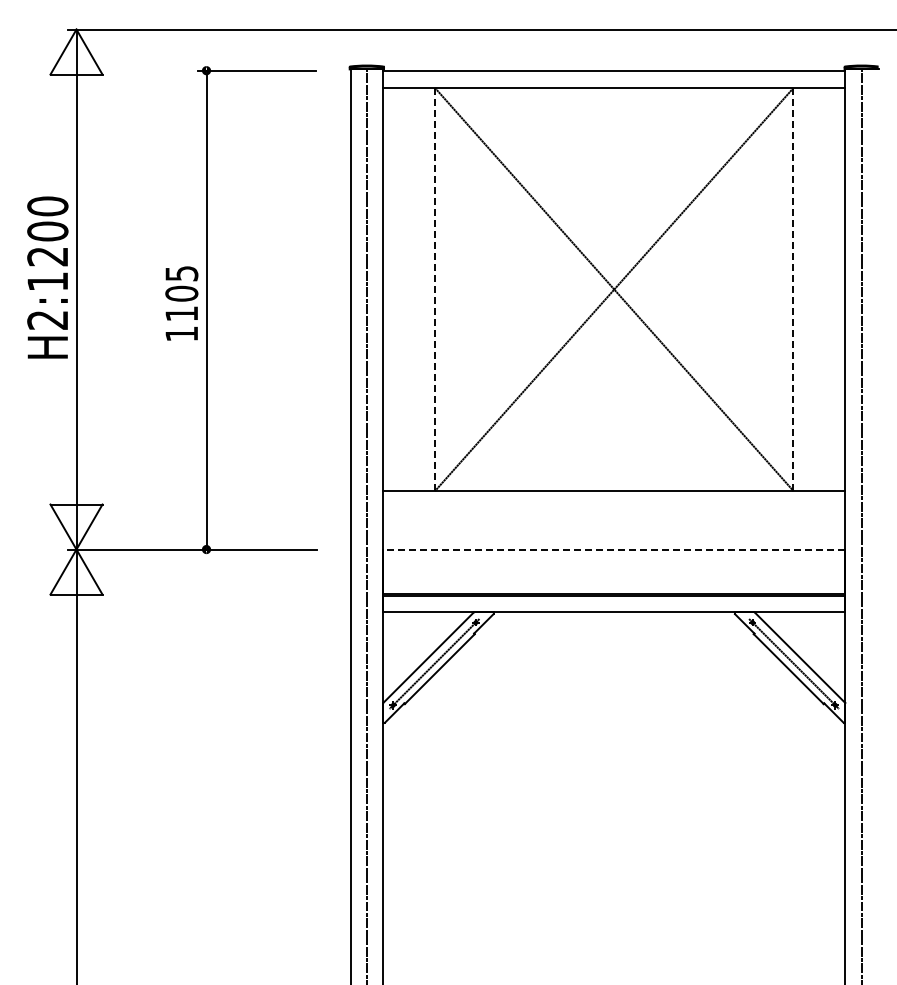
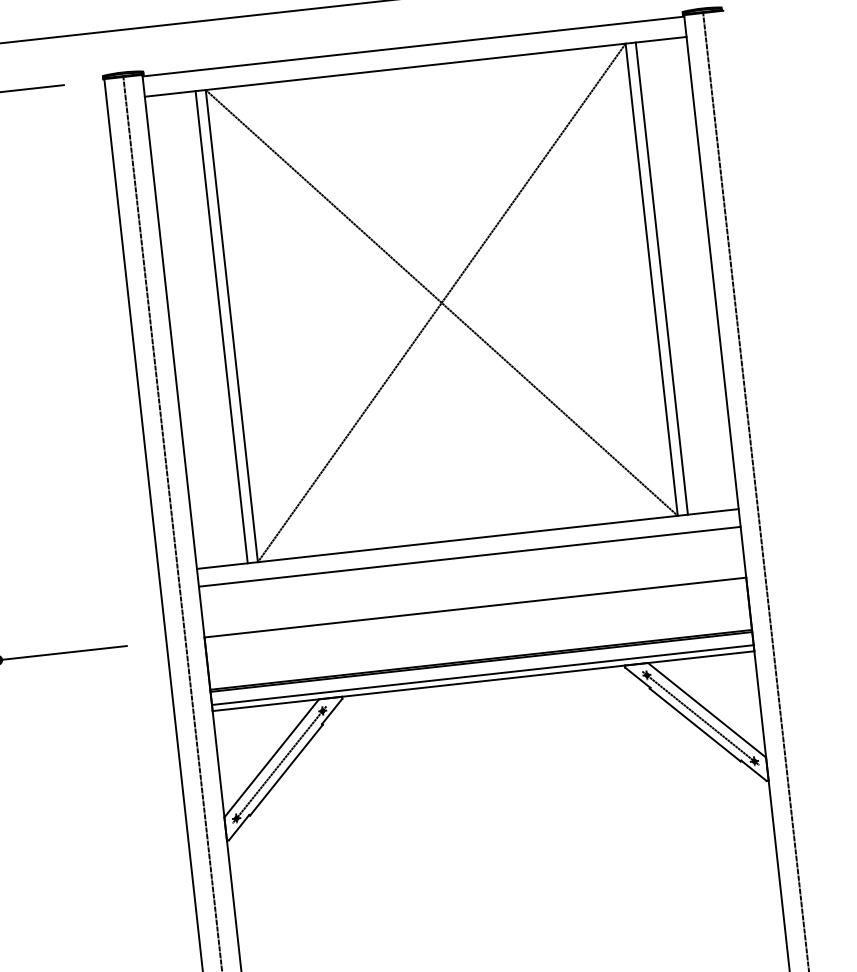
line: (426, 289) -> (221, 327), added
line: (435, 289) -> (232, 326), dashed -> solid
line: (793, 289) -> (651, 279), dashed -> solid
line: (802, 289) -> (662, 278), added
line: (614, 506) -> (470, 557), added
line: (613, 549) -> (474, 607), dashed -> solid
line: (614, 607) -> (483, 675), added

